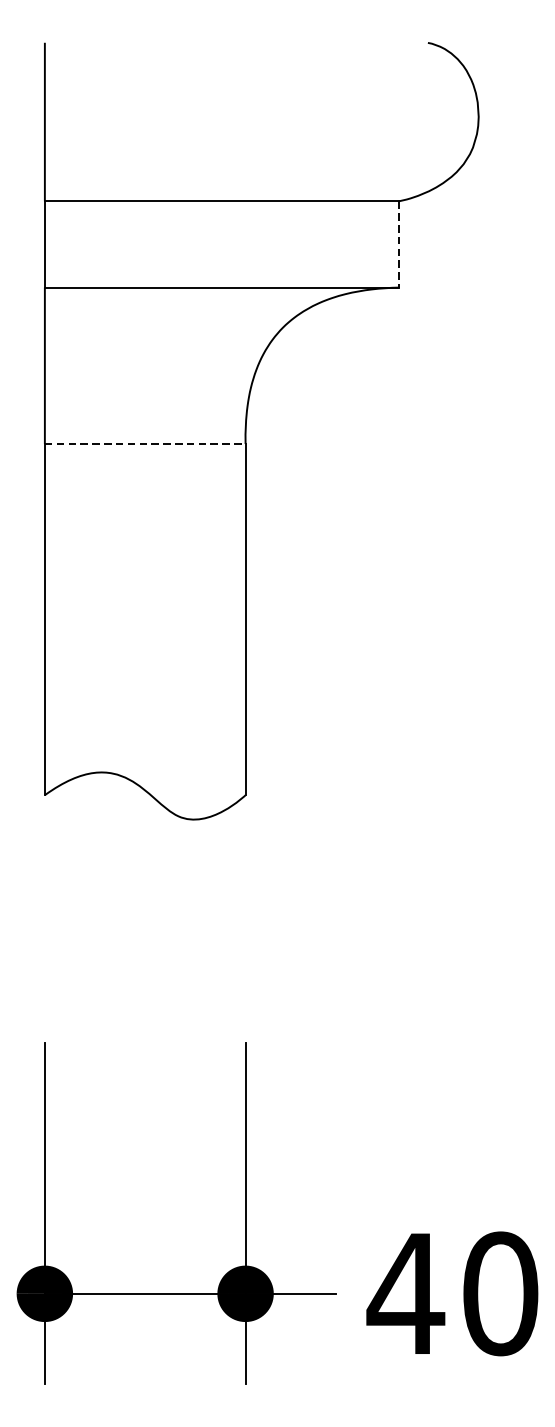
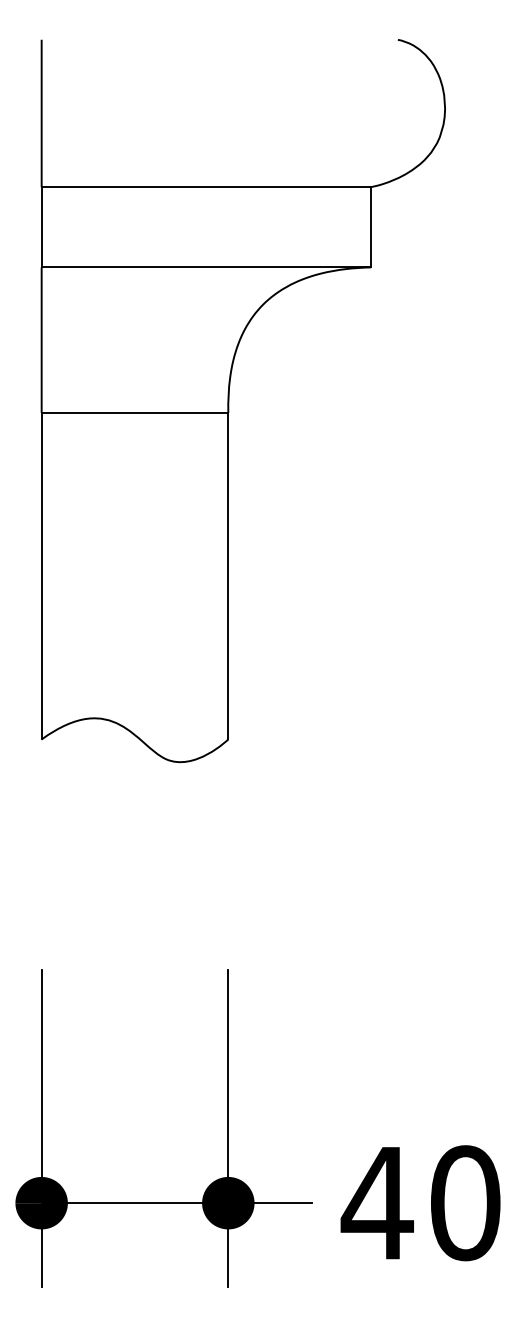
line: (398, 244) -> (370, 227), dashed -> solid
line: (145, 443) -> (135, 412), dashed -> solid

